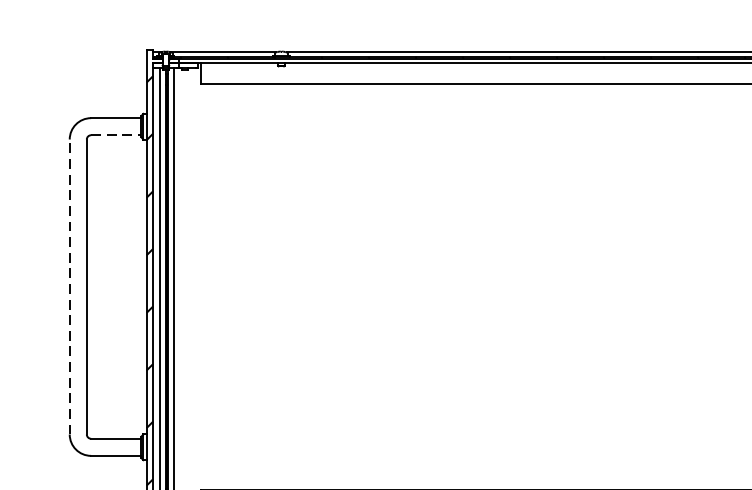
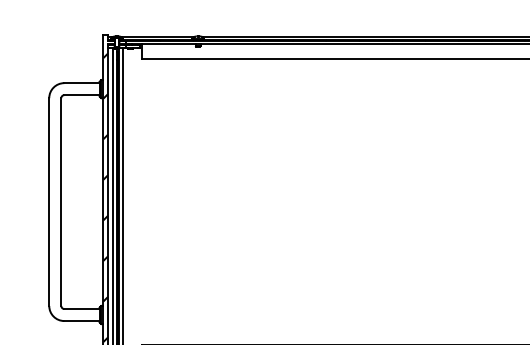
line: (116, 135) -> (82, 95), dashed -> solid
line: (70, 287) -> (49, 202), dashed -> solid

